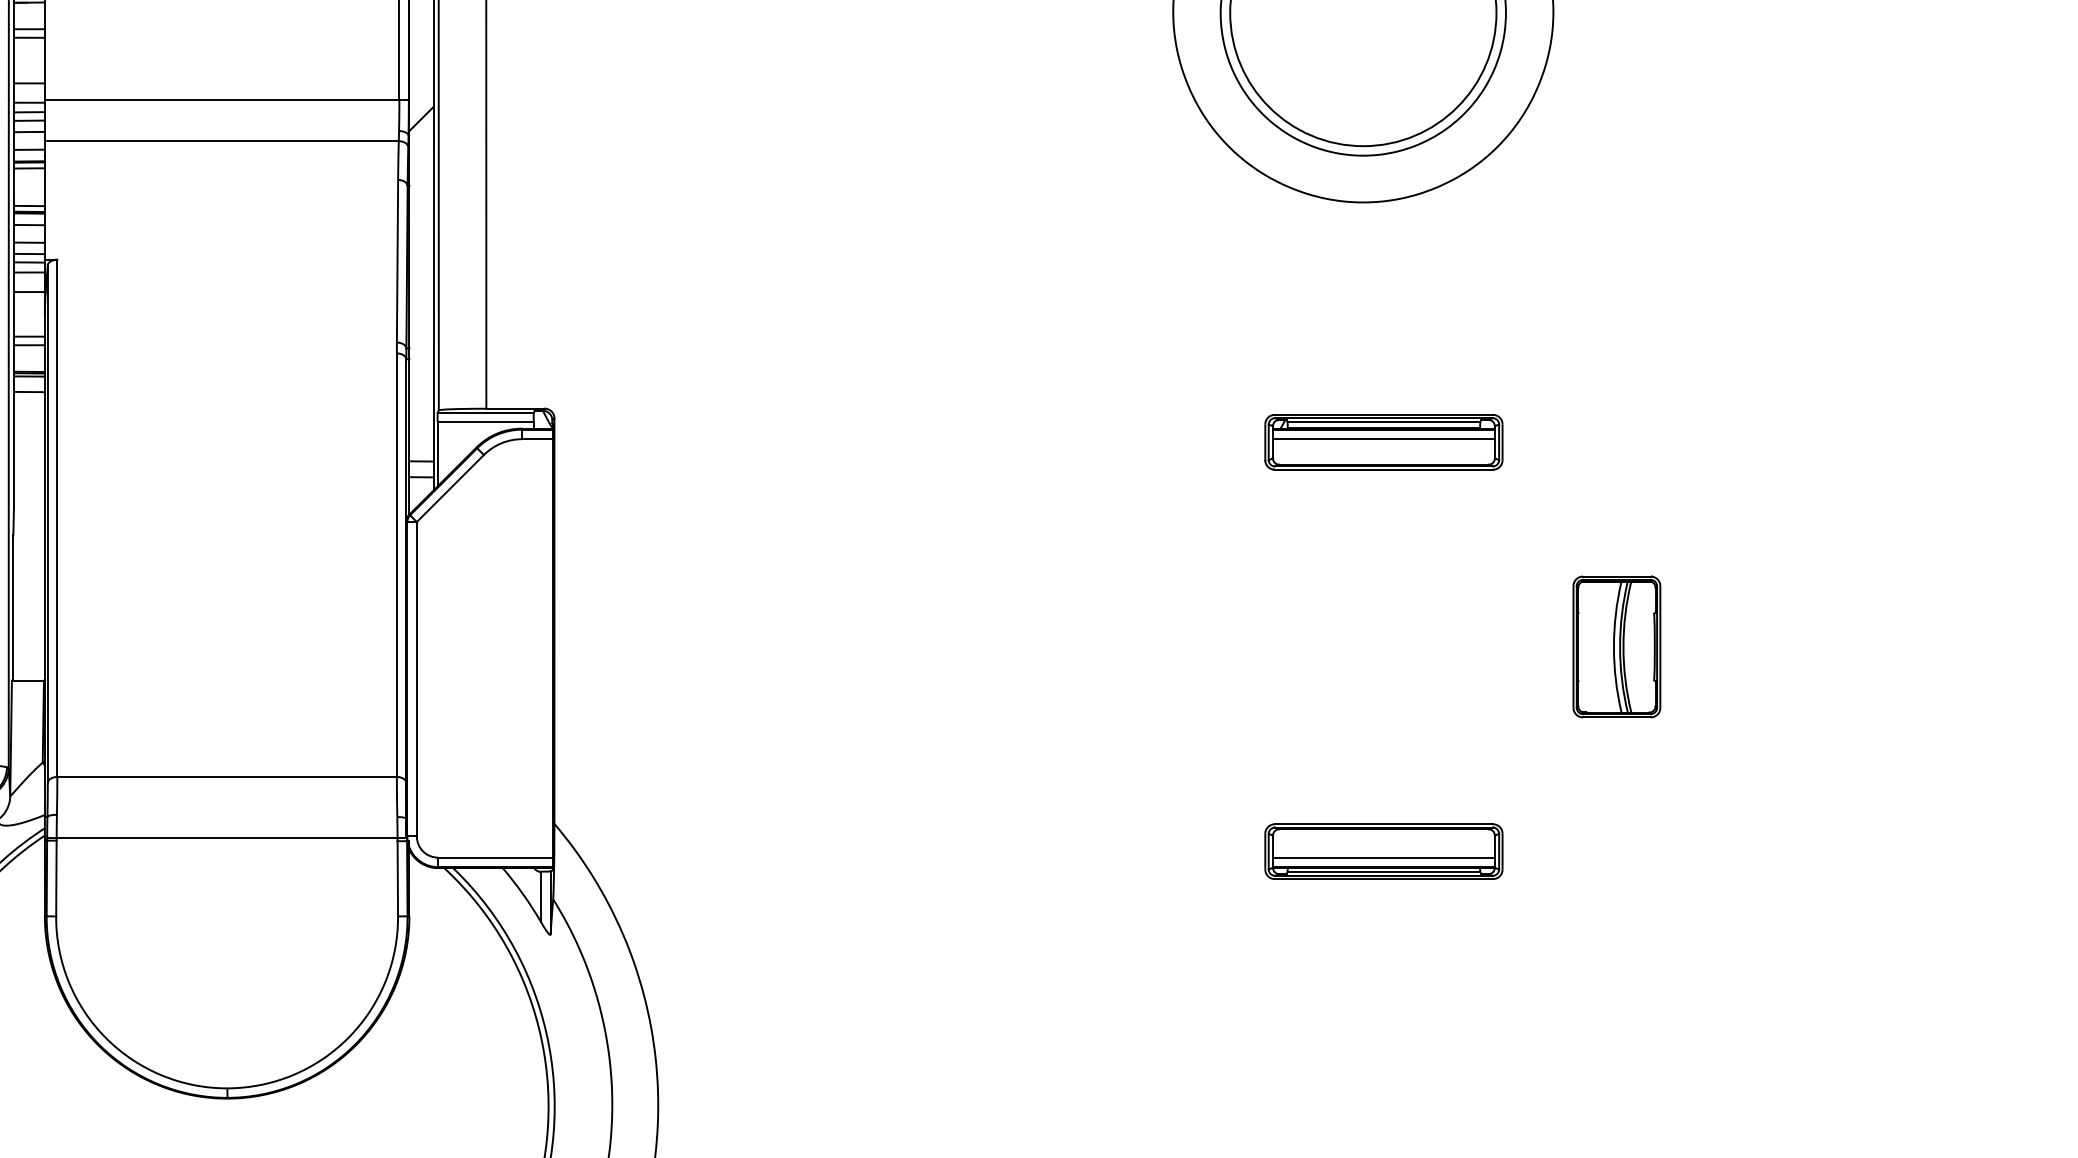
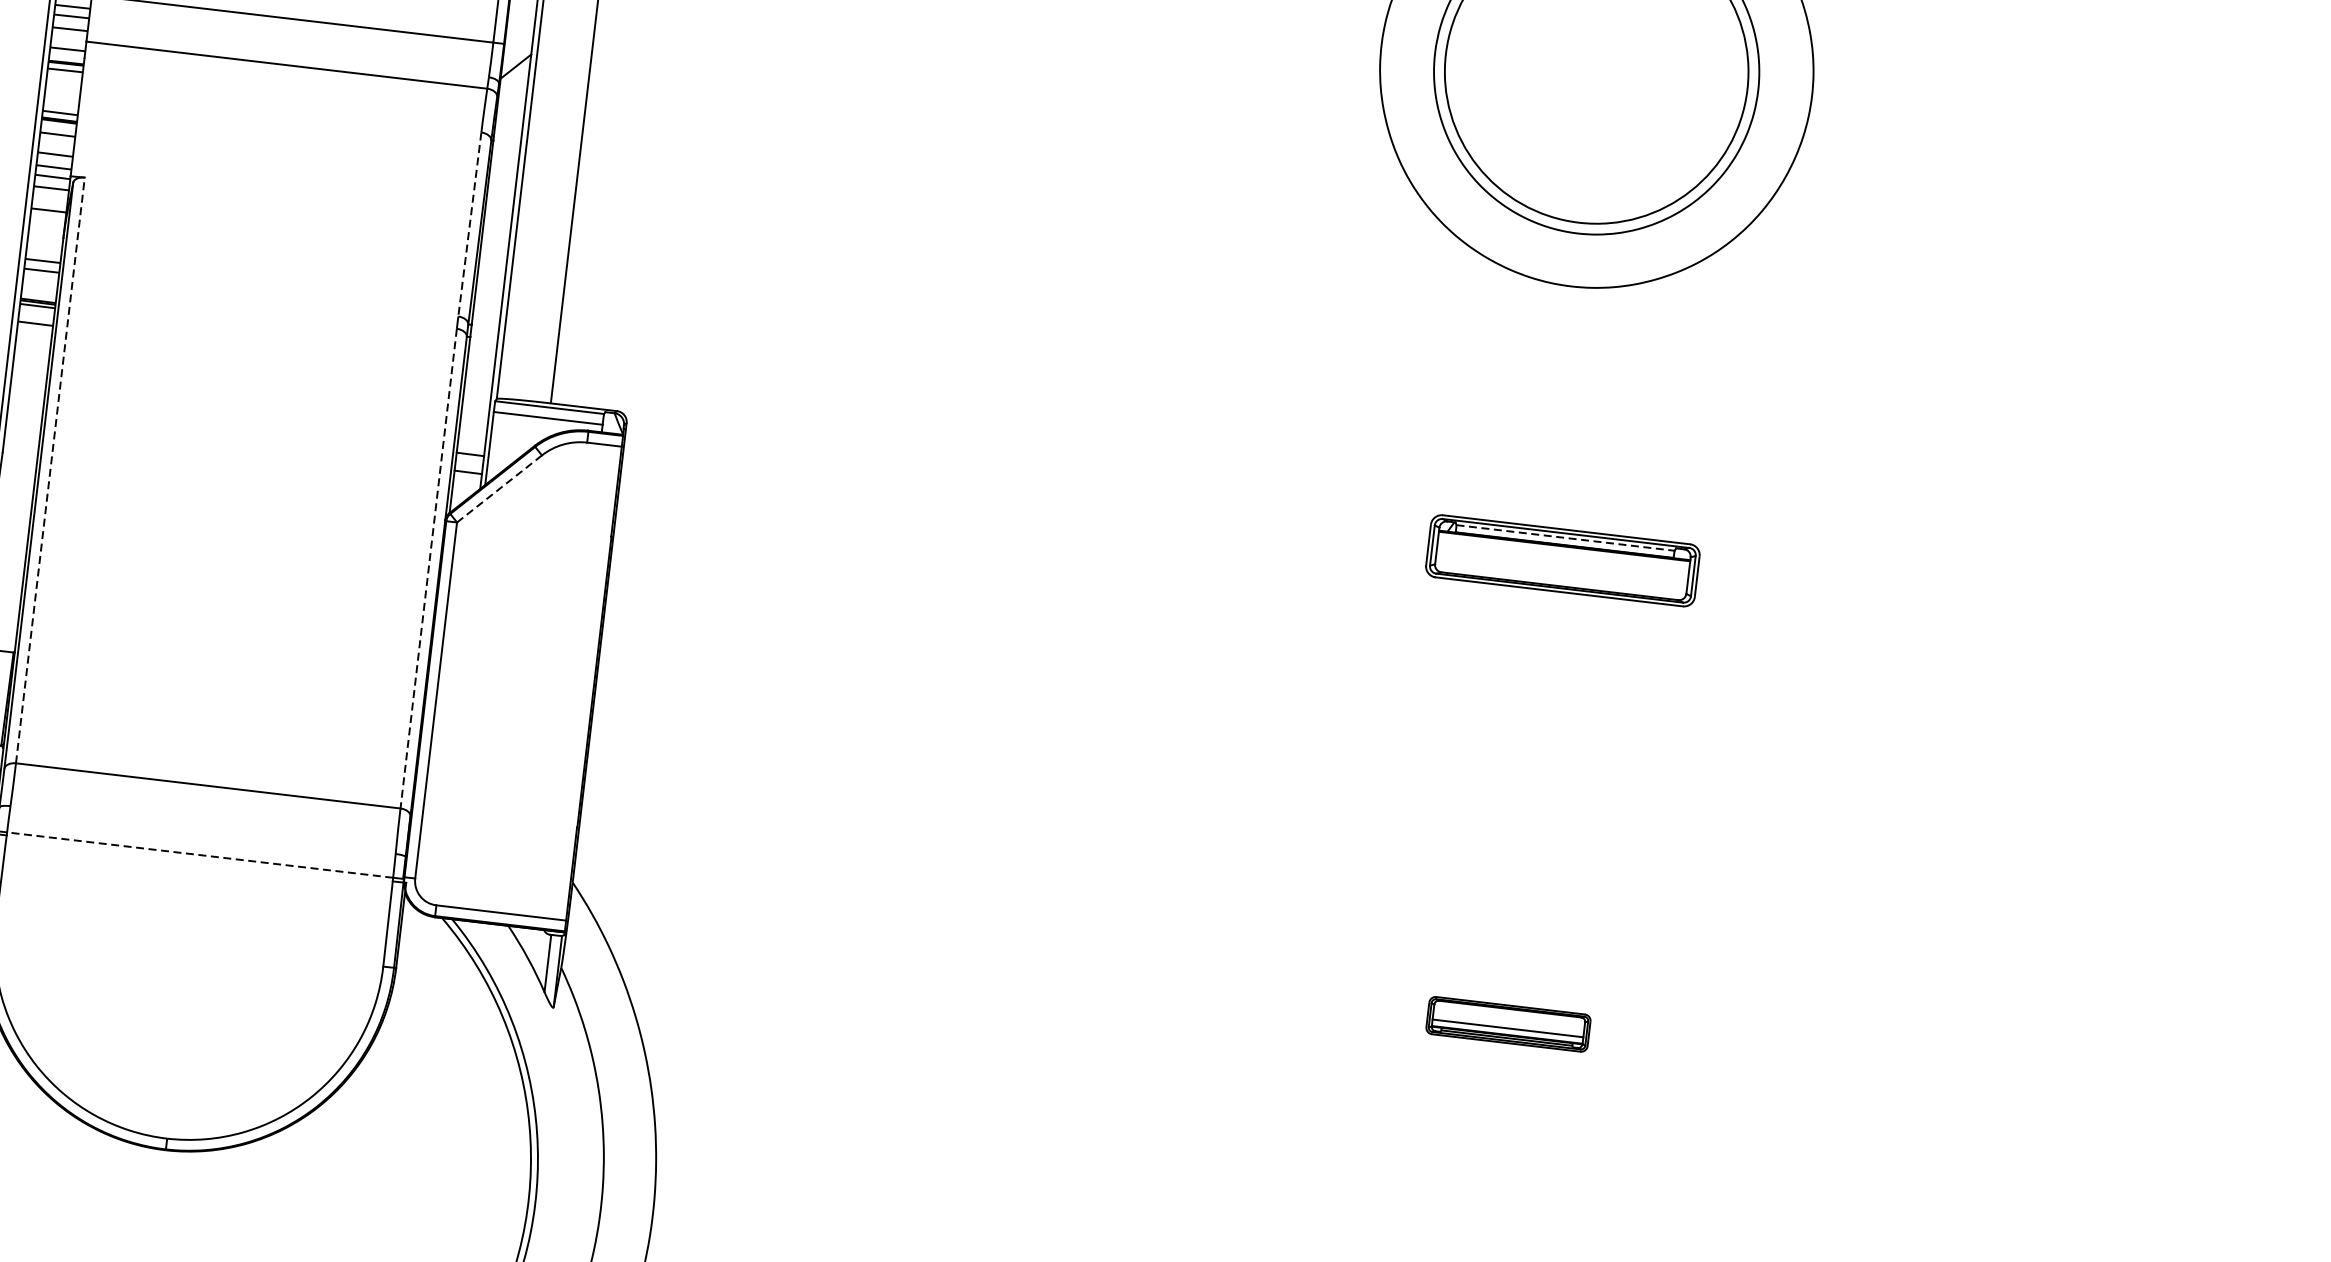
line: (397, 261) -> (469, 224), solid -> dashed
line: (1384, 422) -> (1566, 538), solid -> dashed
line: (1383, 439) -> (1562, 557), removed
line: (450, 488) -> (499, 488), solid -> dashed
line: (57, 518) -> (50, 470), solid -> dashed
line: (396, 565) -> (428, 568), solid -> dashed
part: (1616, 646) -> (1799, 823), removed
line: (226, 838) -> (199, 855), solid -> dashed
part: (1383, 851) -> (1507, 1024), size x0.6

